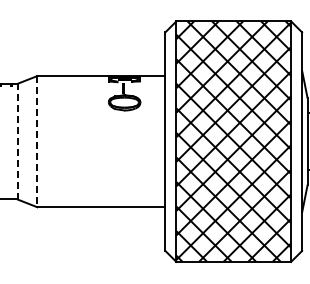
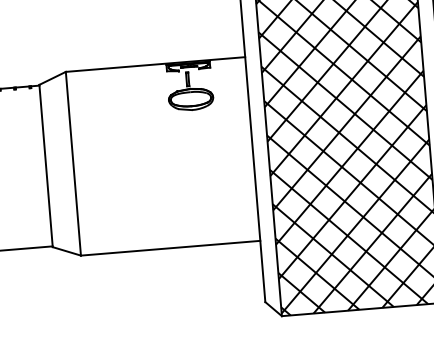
line: (17, 141) -> (45, 165), dashed -> solid
line: (37, 141) -> (73, 163), dashed -> solid

